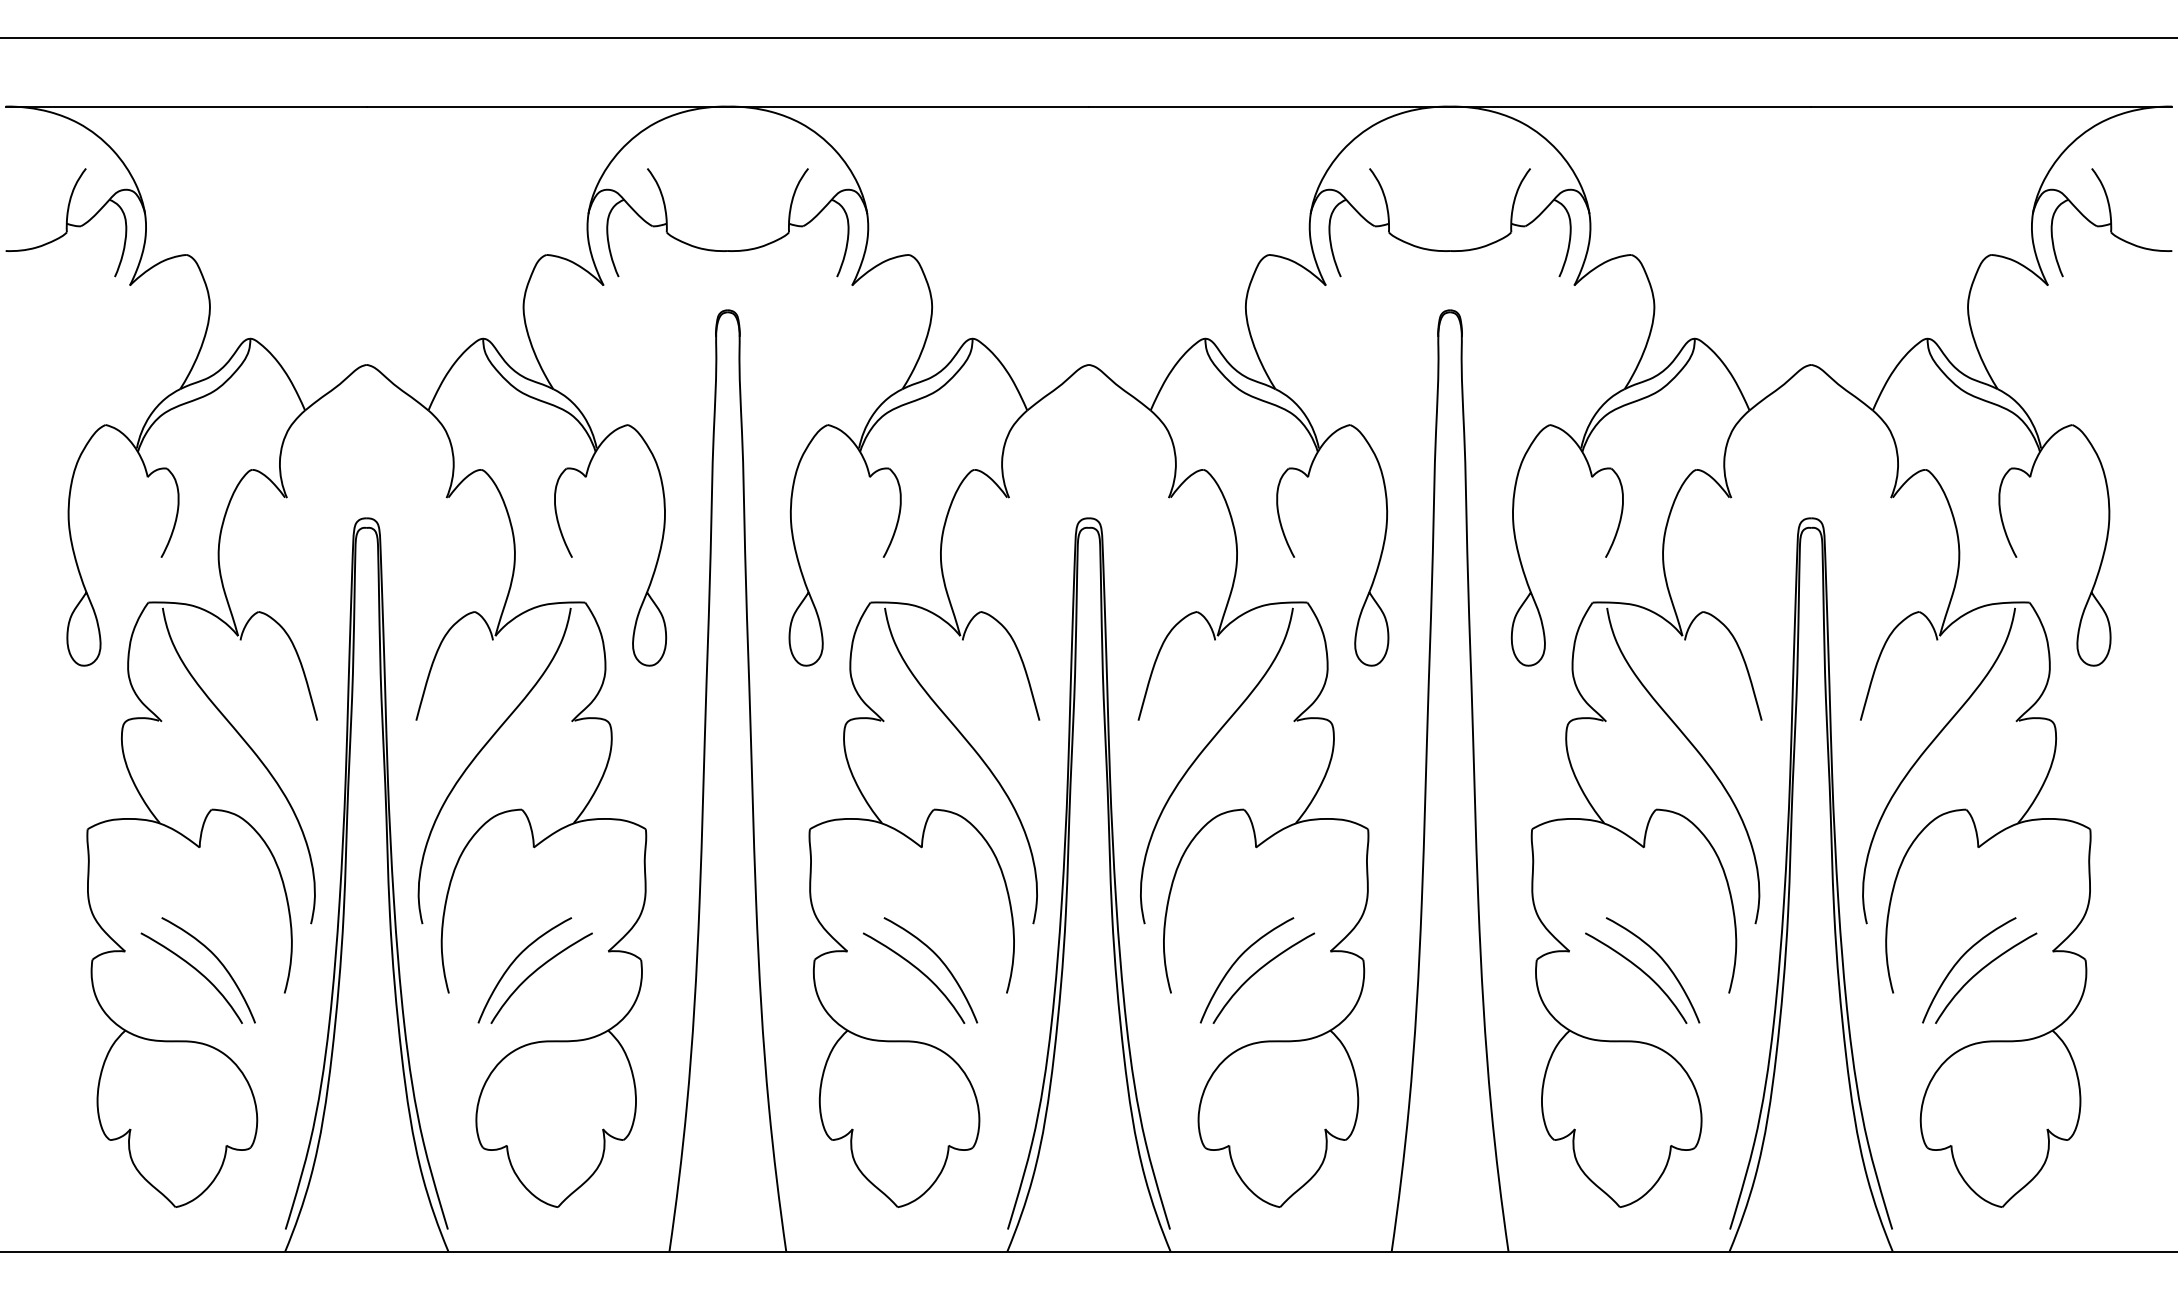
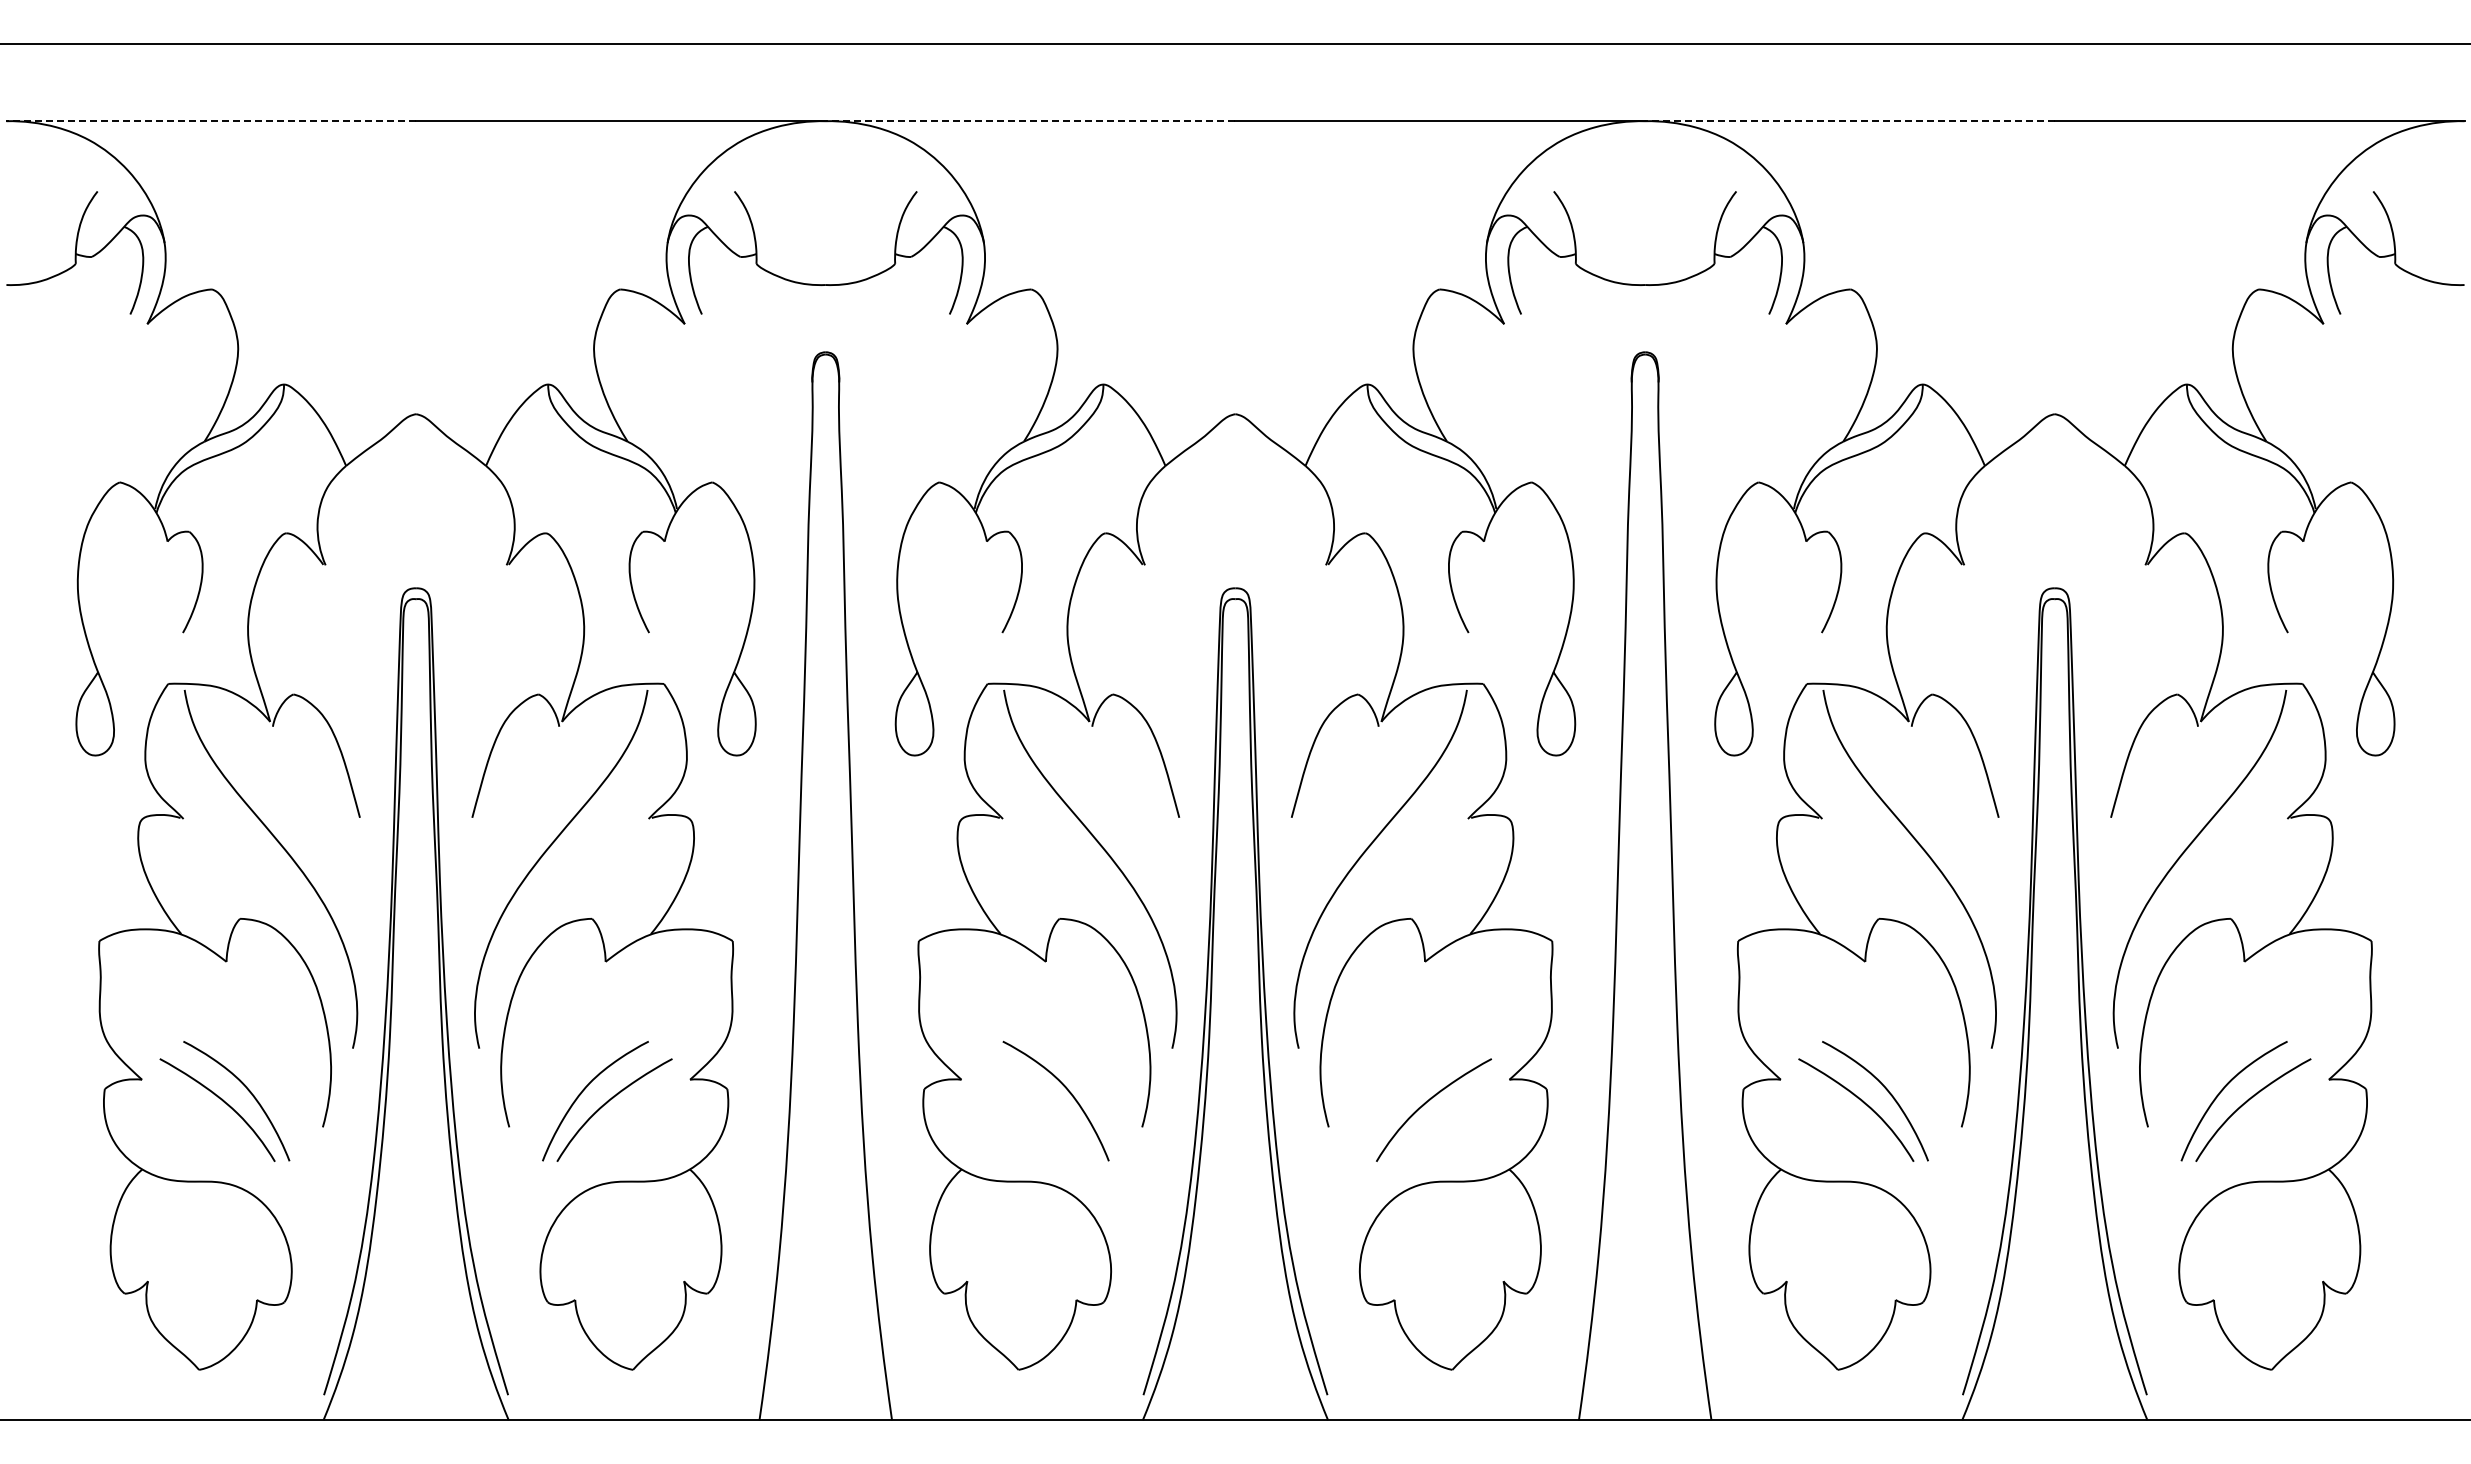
line: (186, 106) -> (211, 121), solid -> dashed
line: (908, 106) -> (1030, 121), solid -> dashed
line: (1631, 106) -> (1850, 121), solid -> dashed
curve: (1236, 962) -> (1402, 1092), removed
curve: (917, 969) -> (1040, 1100), removed

